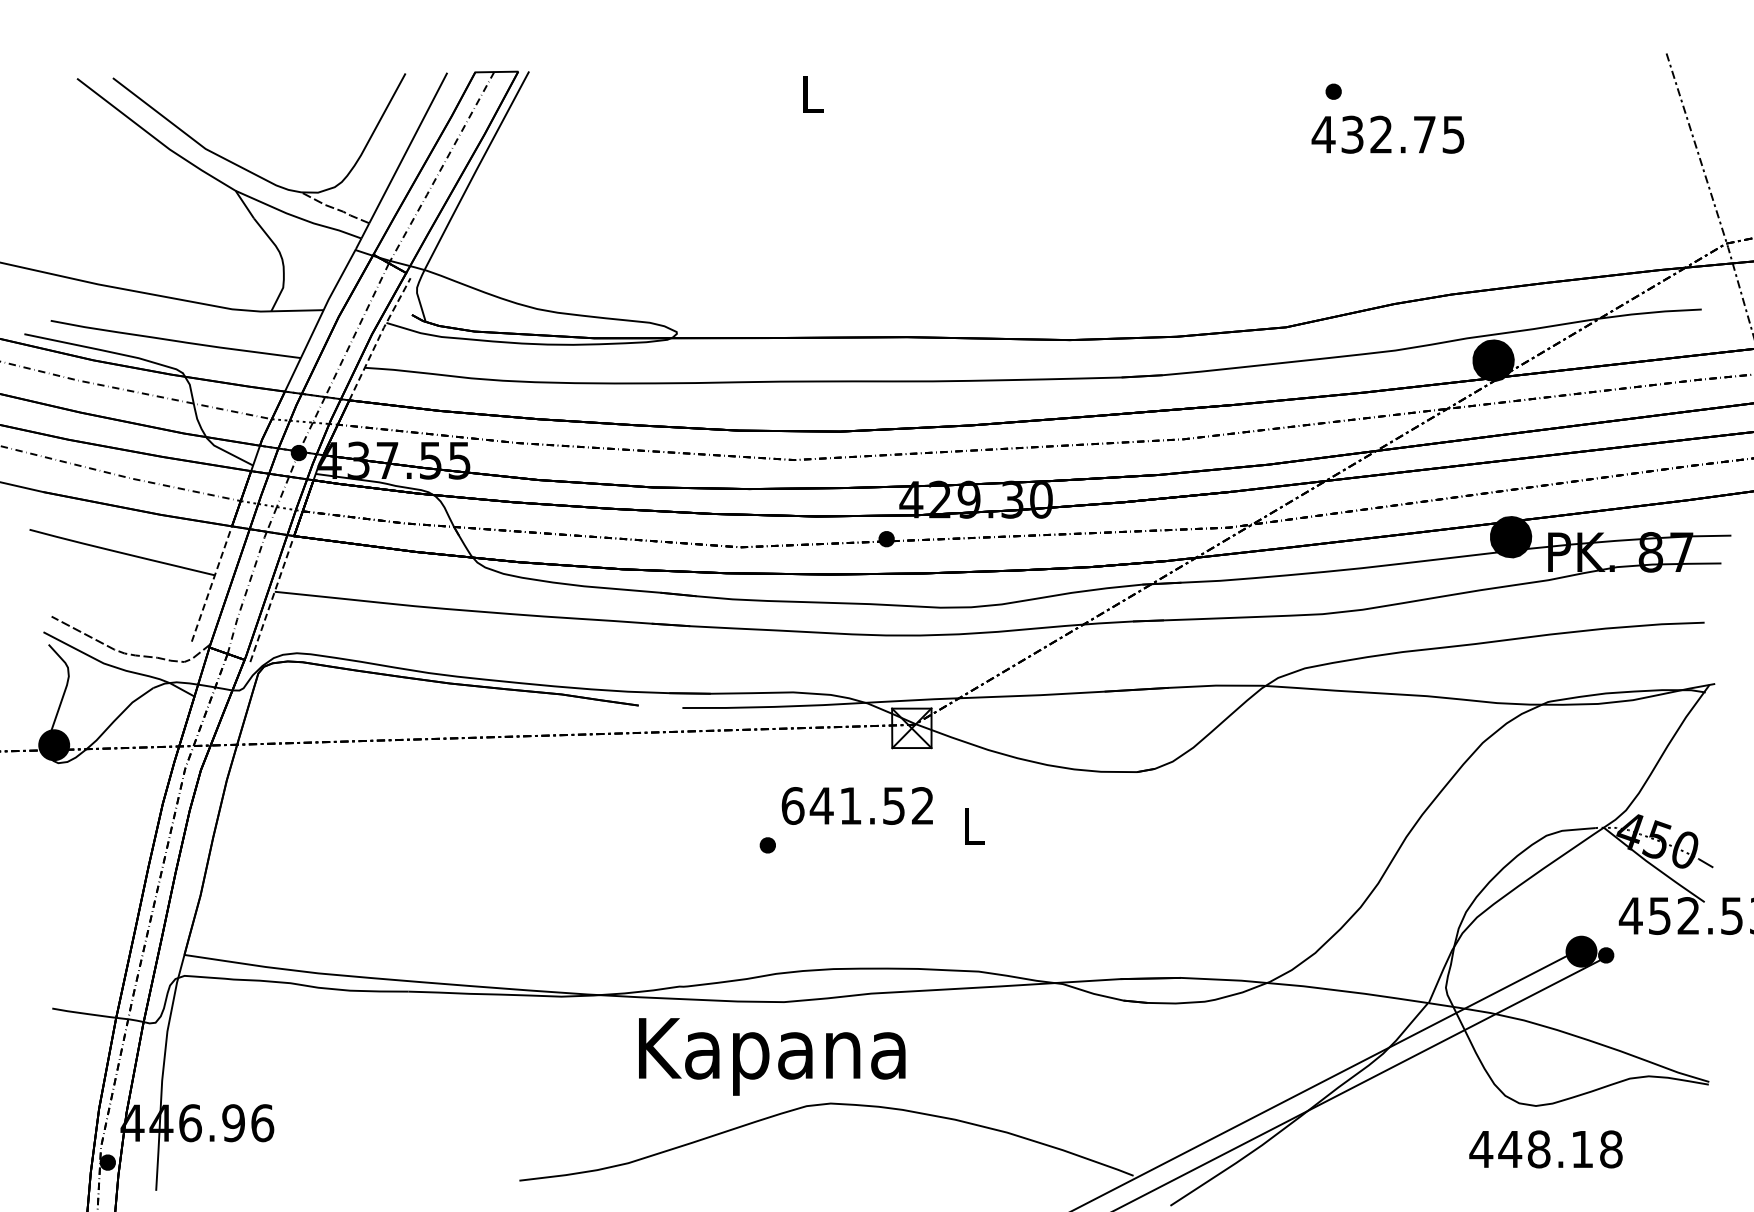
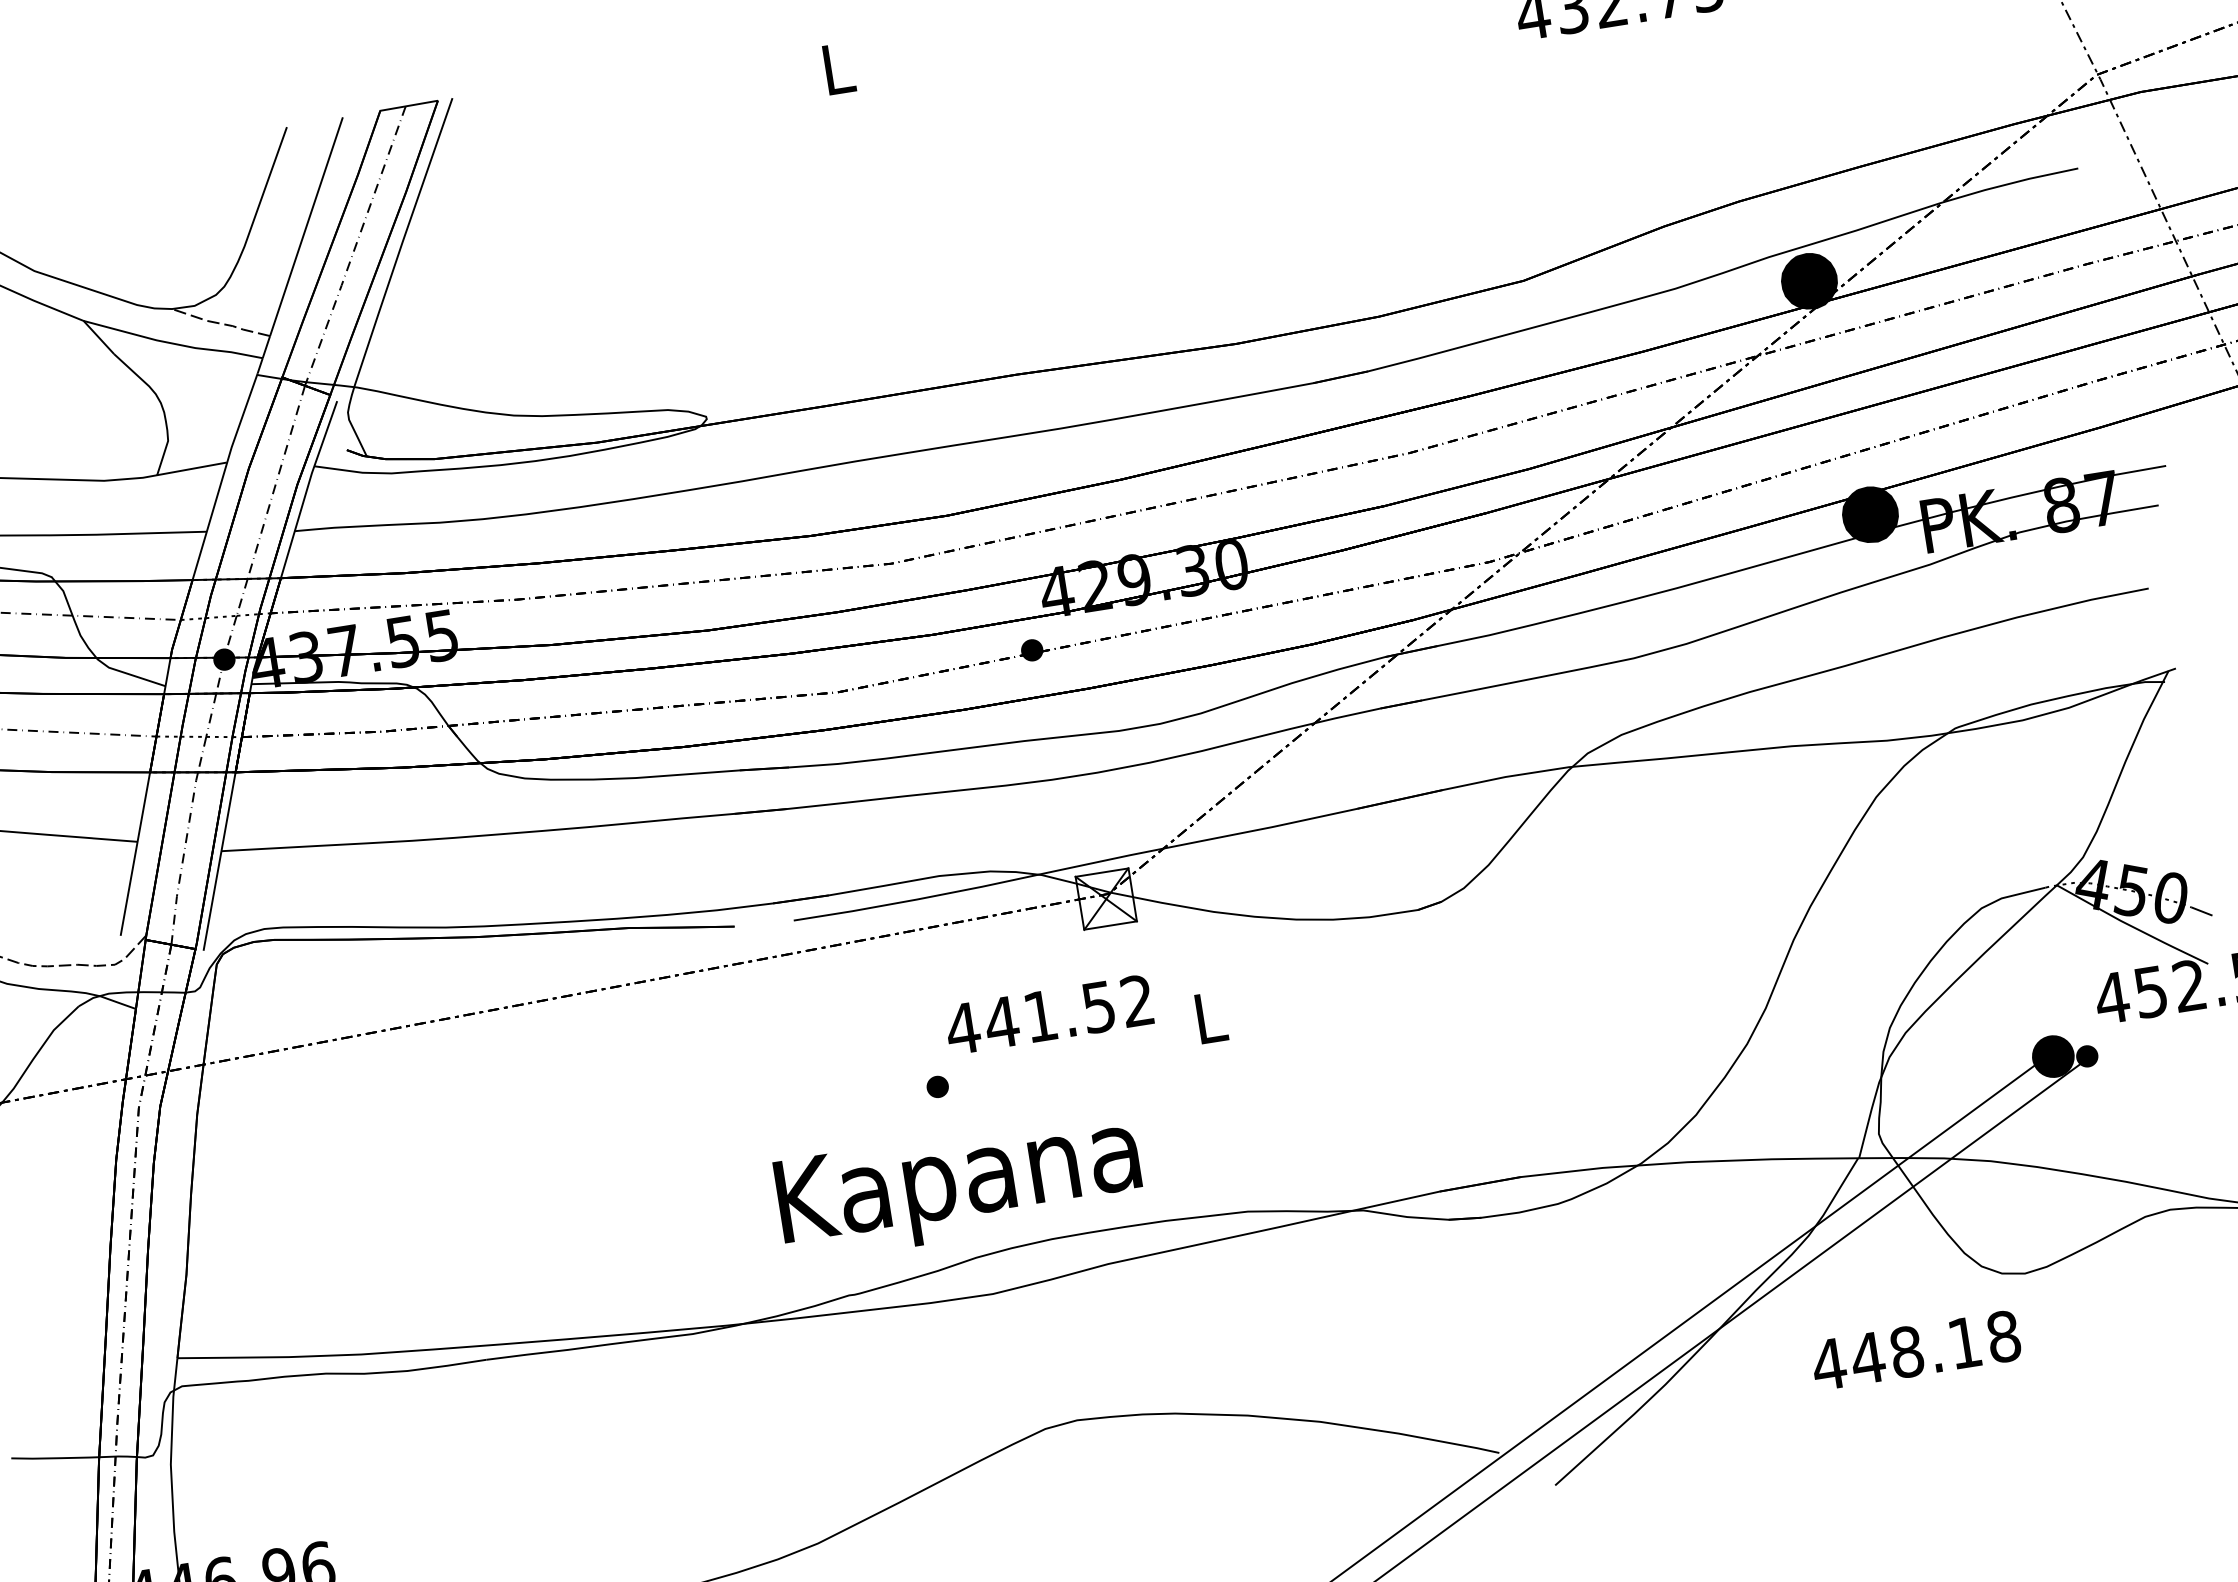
line: (379, 337) -> (308, 487), dashed -> solid
line: (212, 583) -> (136, 853), dashed -> solid
line: (272, 599) -> (220, 862), dashed -> solid
text: (792, 805) -> (962, 1028), 641.52 -> 441.52
text: (772, 1056) -> (959, 1185), moved
text: (1545, 1149) -> (1915, 1350), moved

